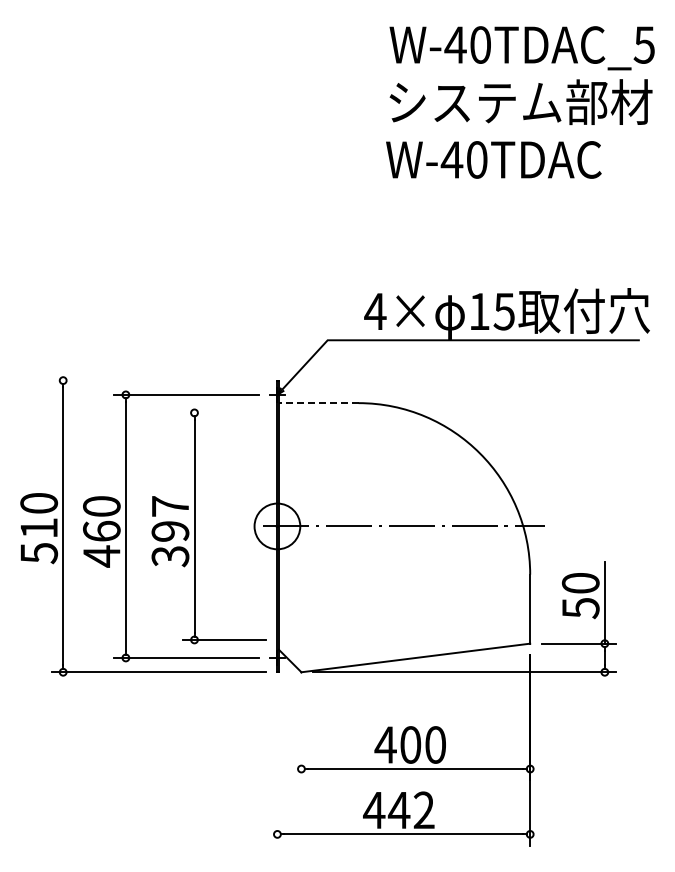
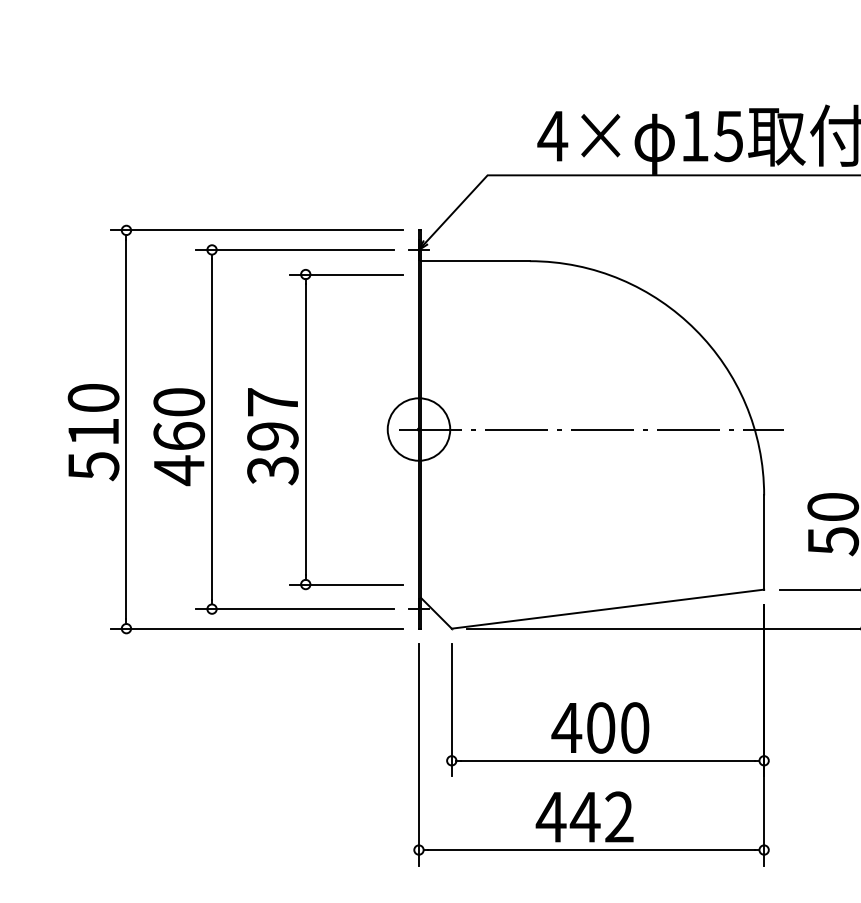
line: (158, 380) -> (256, 230), added
line: (318, 403) -> (475, 261), dashed -> solid
line: (224, 412) -> (346, 273), added
line: (301, 731) -> (451, 709), added
line: (277, 764) -> (419, 754), added

